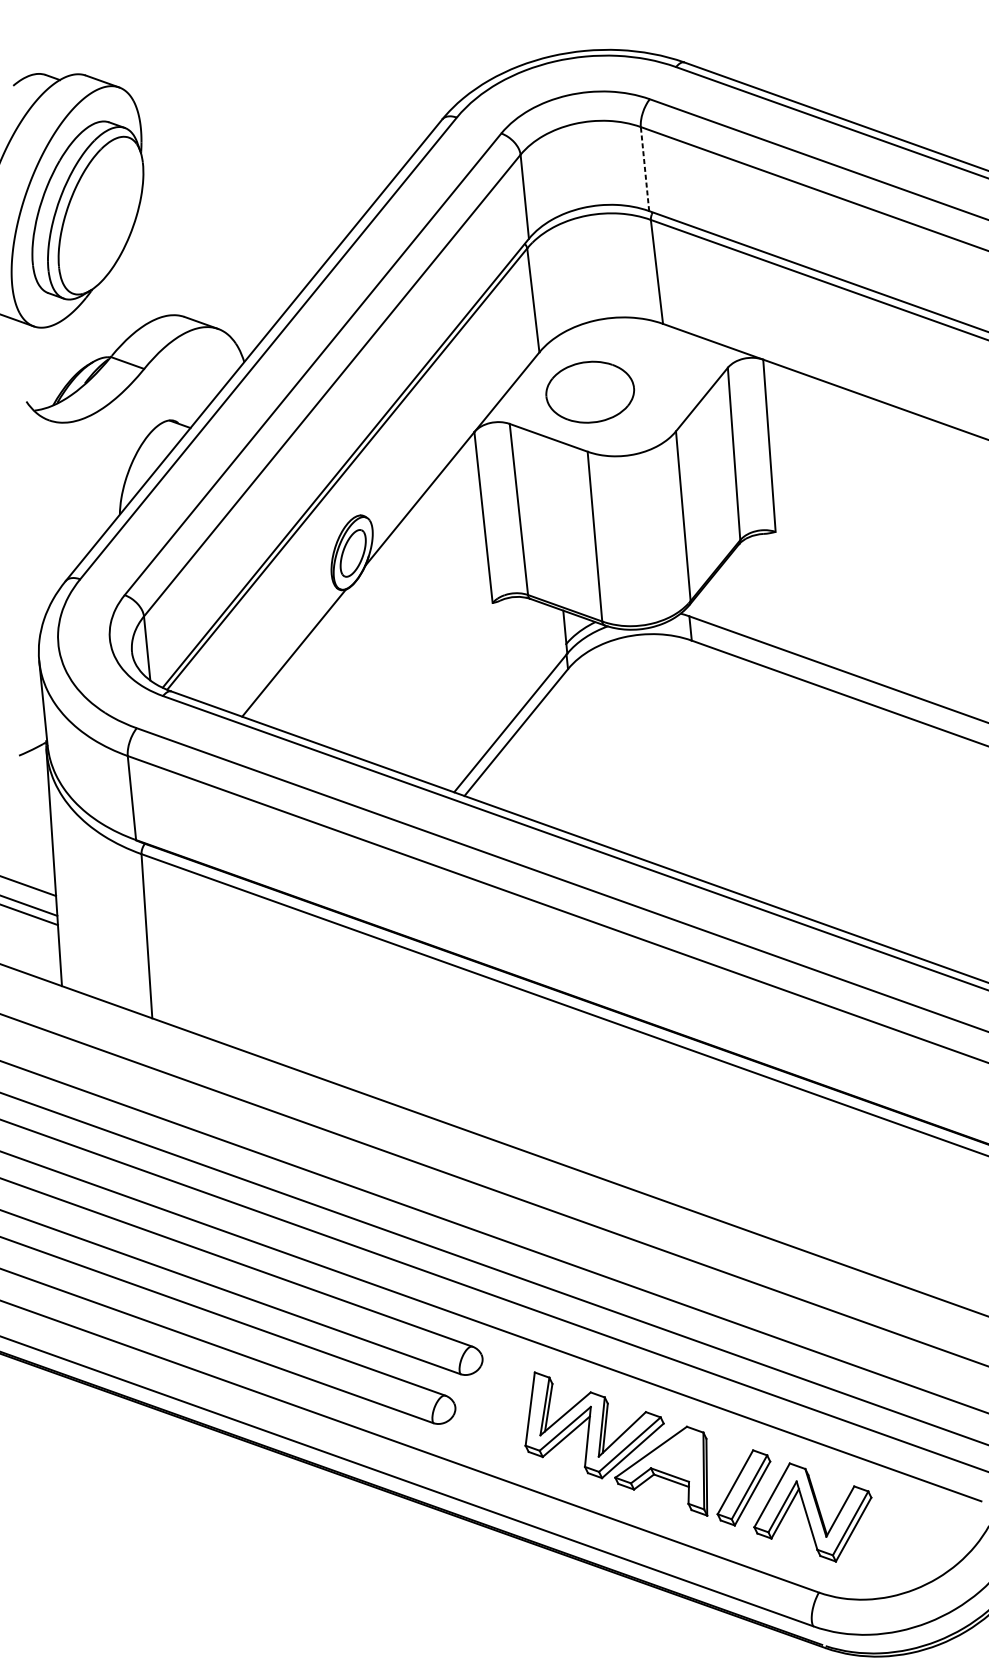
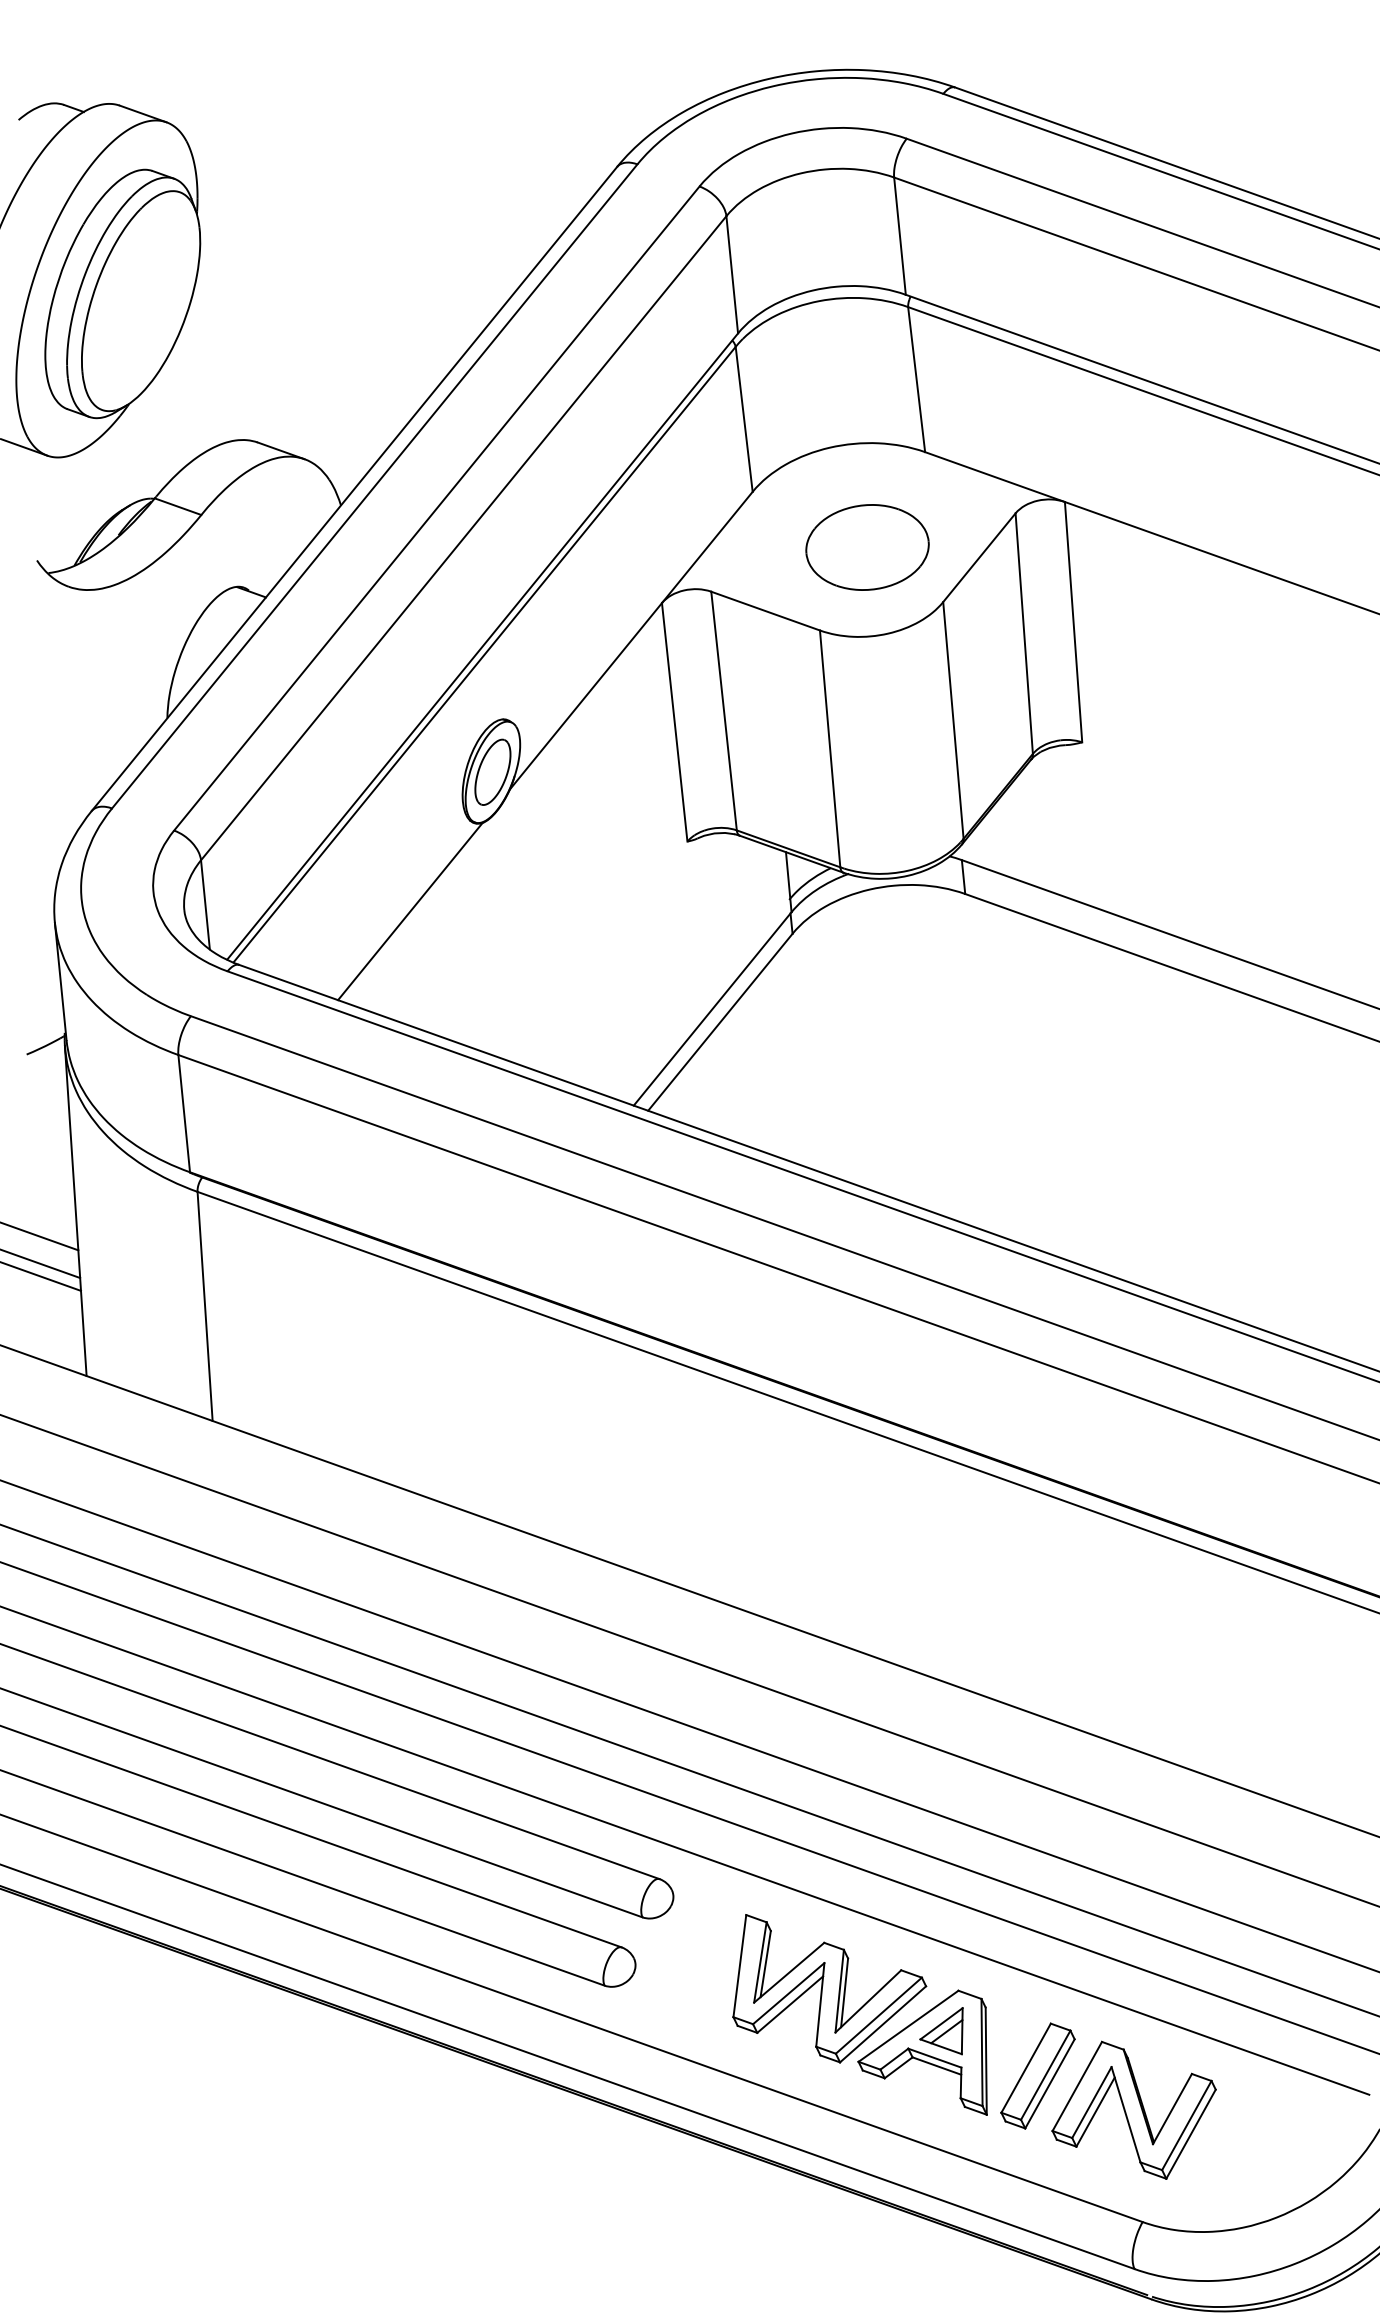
line: (644, 169) -> (899, 236), dashed -> solid
part: (590, 392) -> (867, 547), moved
part: (674, 1455) -> (941, 2031), added

